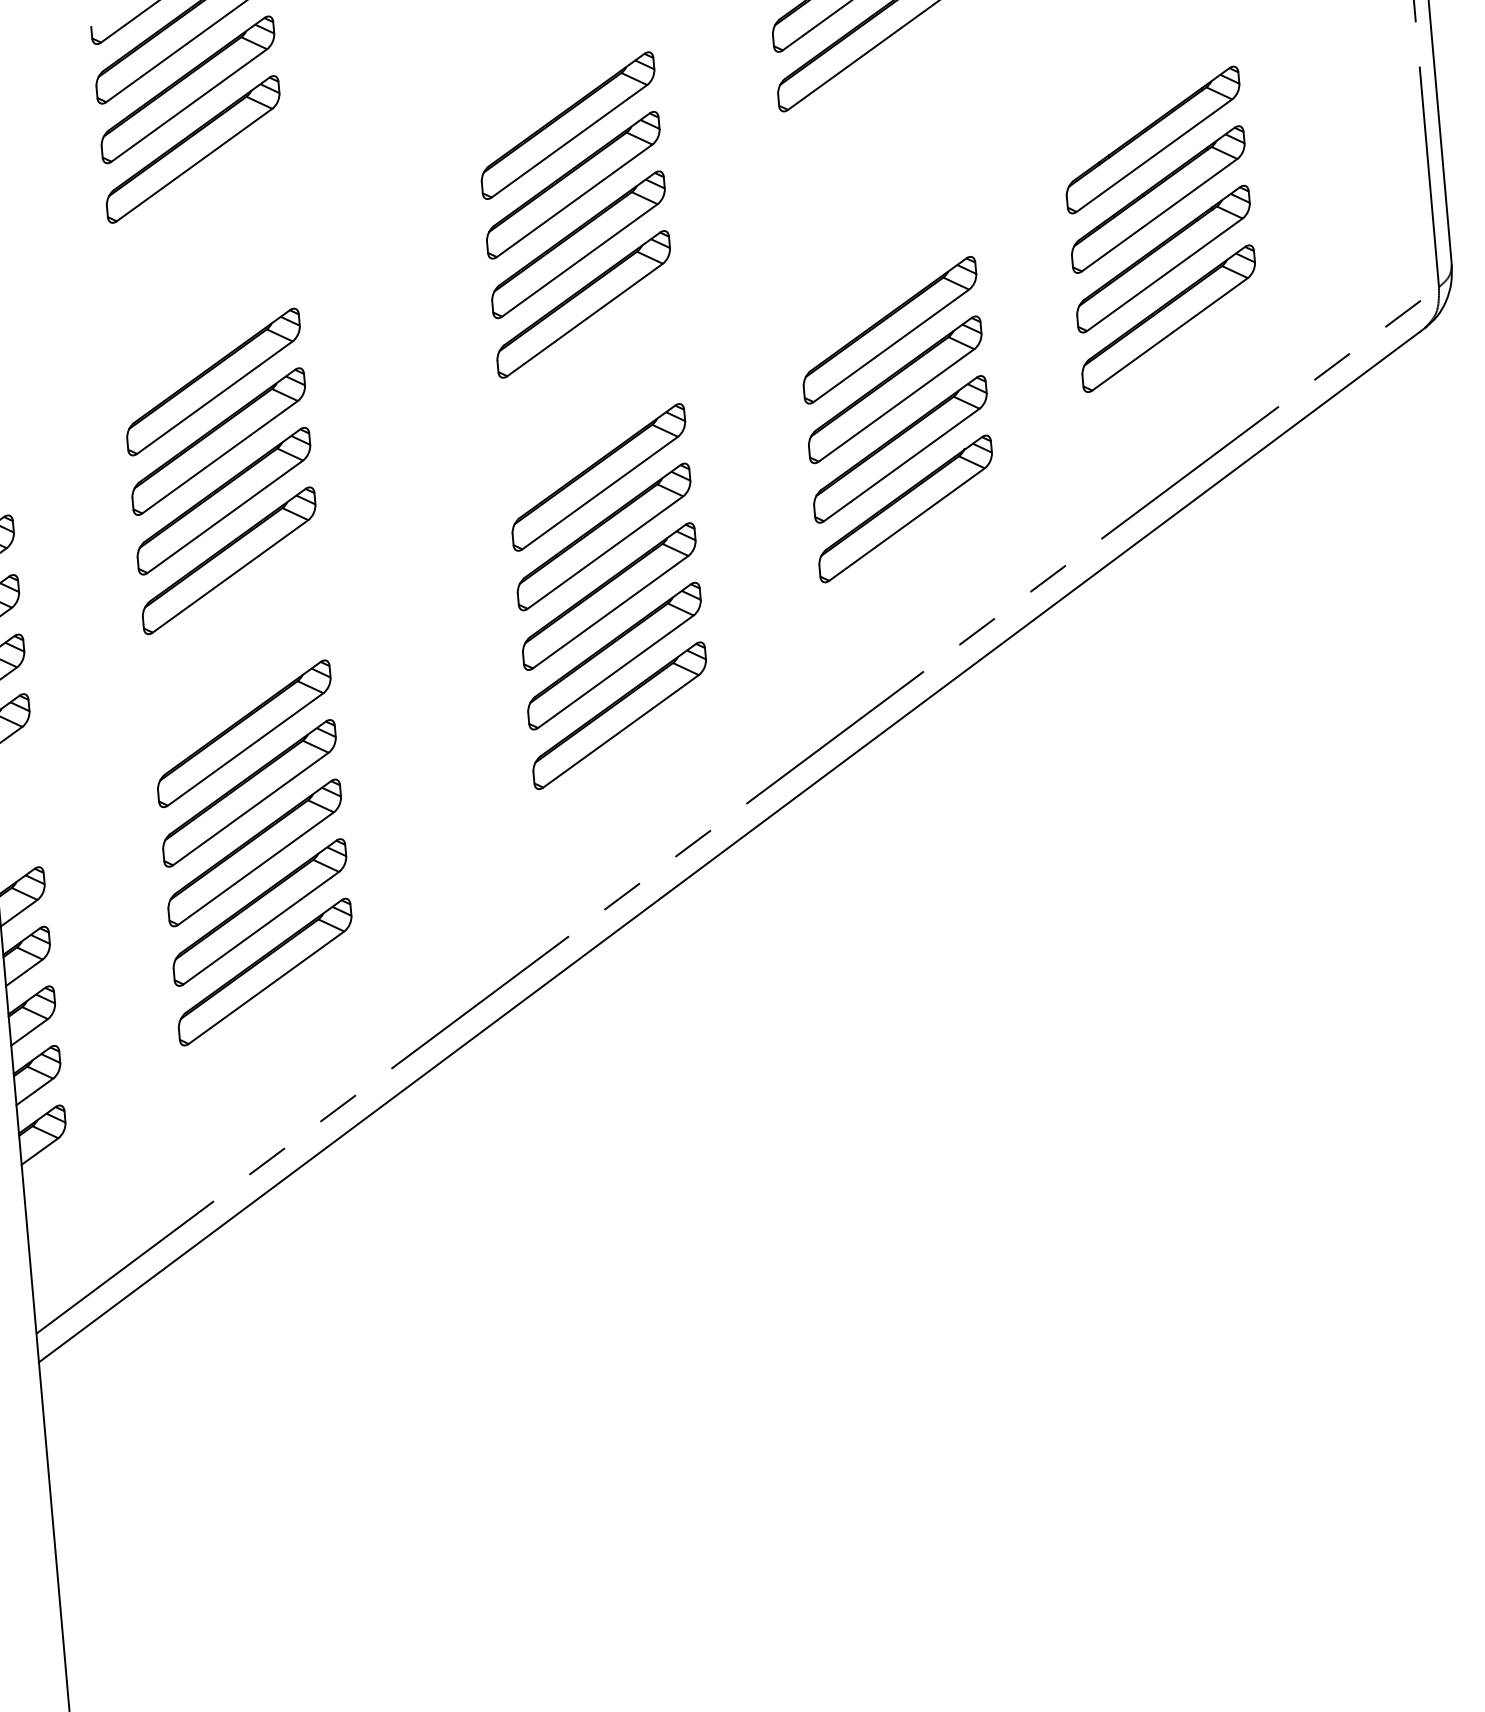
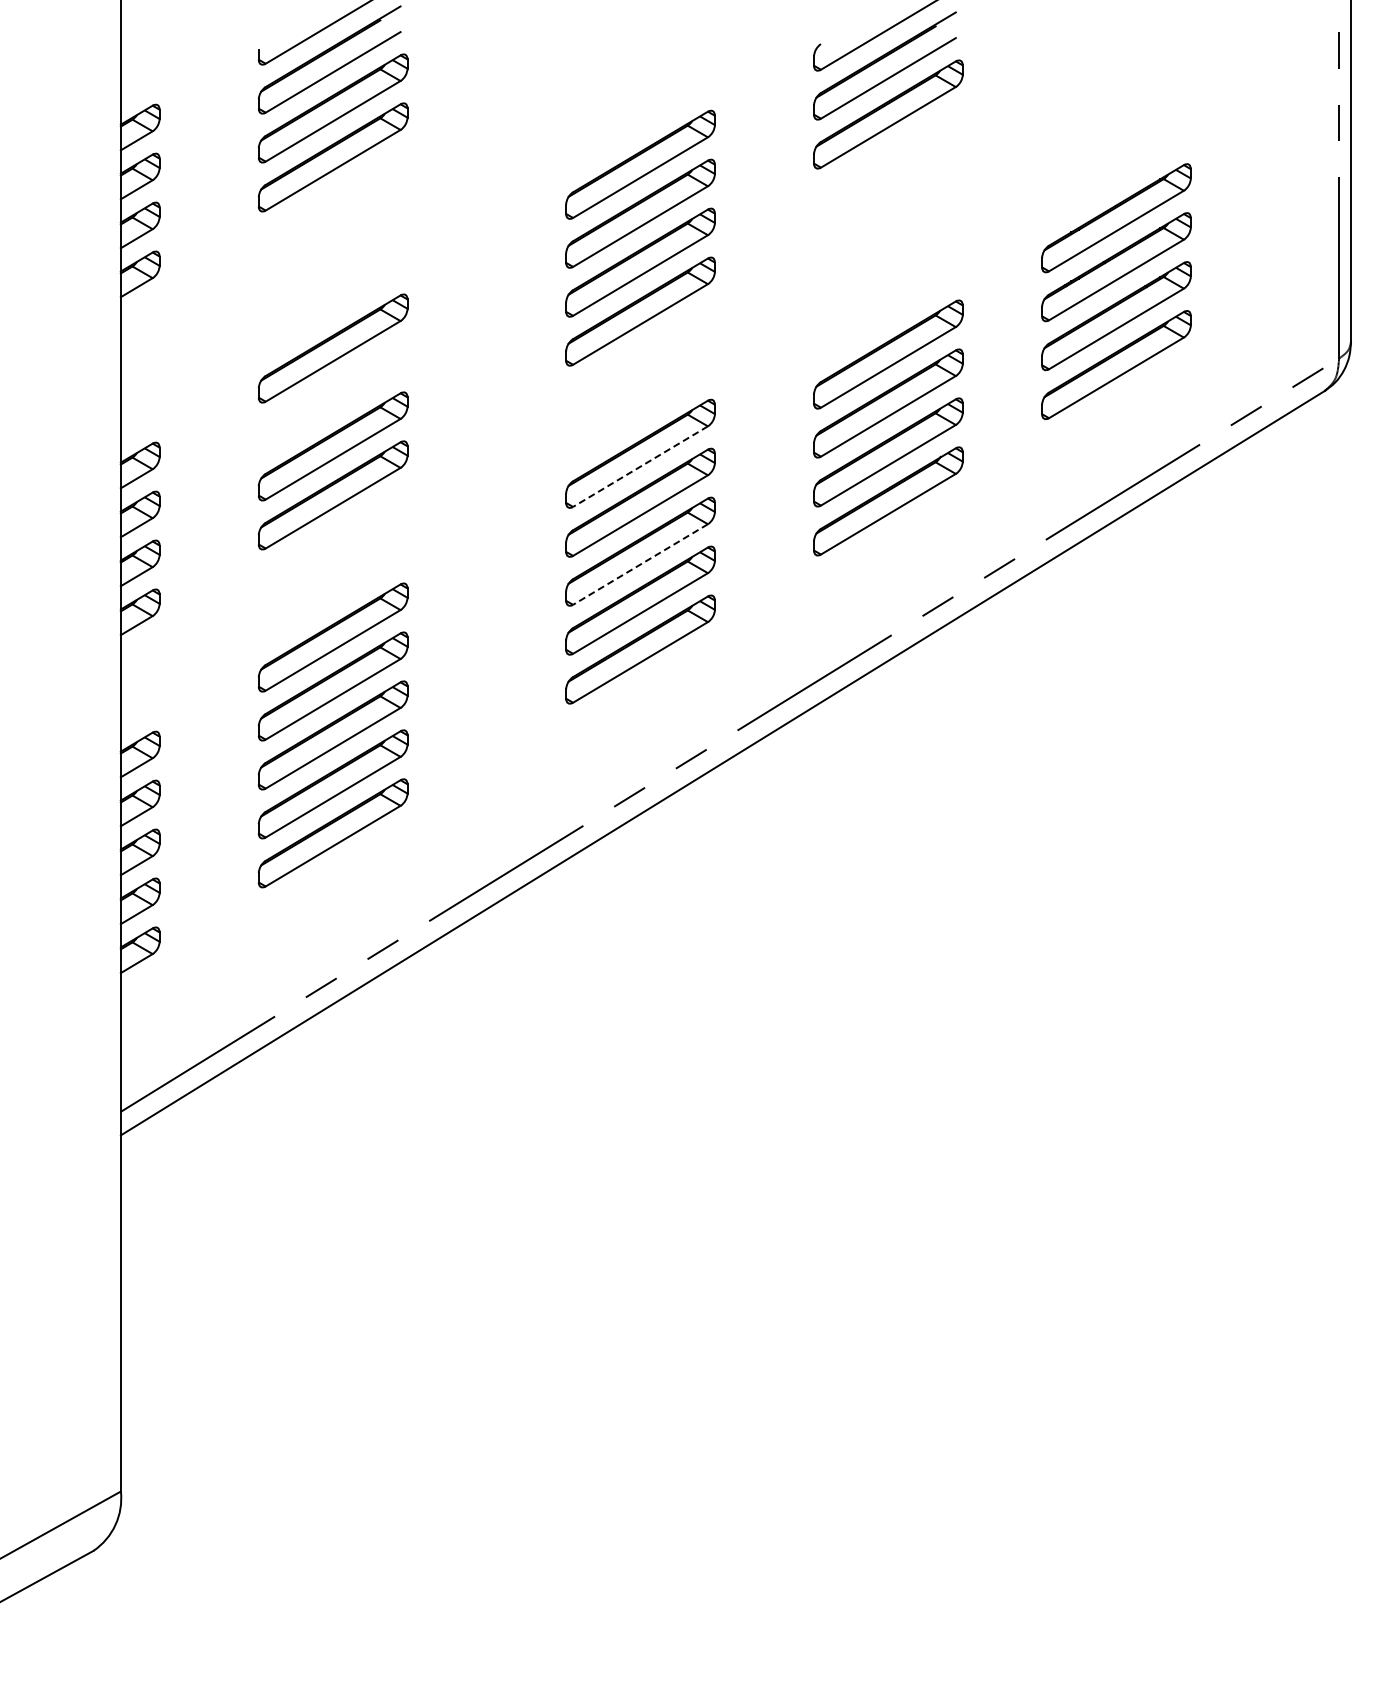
part: (217, 441) -> (332, 397), removed
line: (600, 492) -> (640, 466), solid -> dashed
line: (610, 612) -> (640, 564), solid -> dashed

